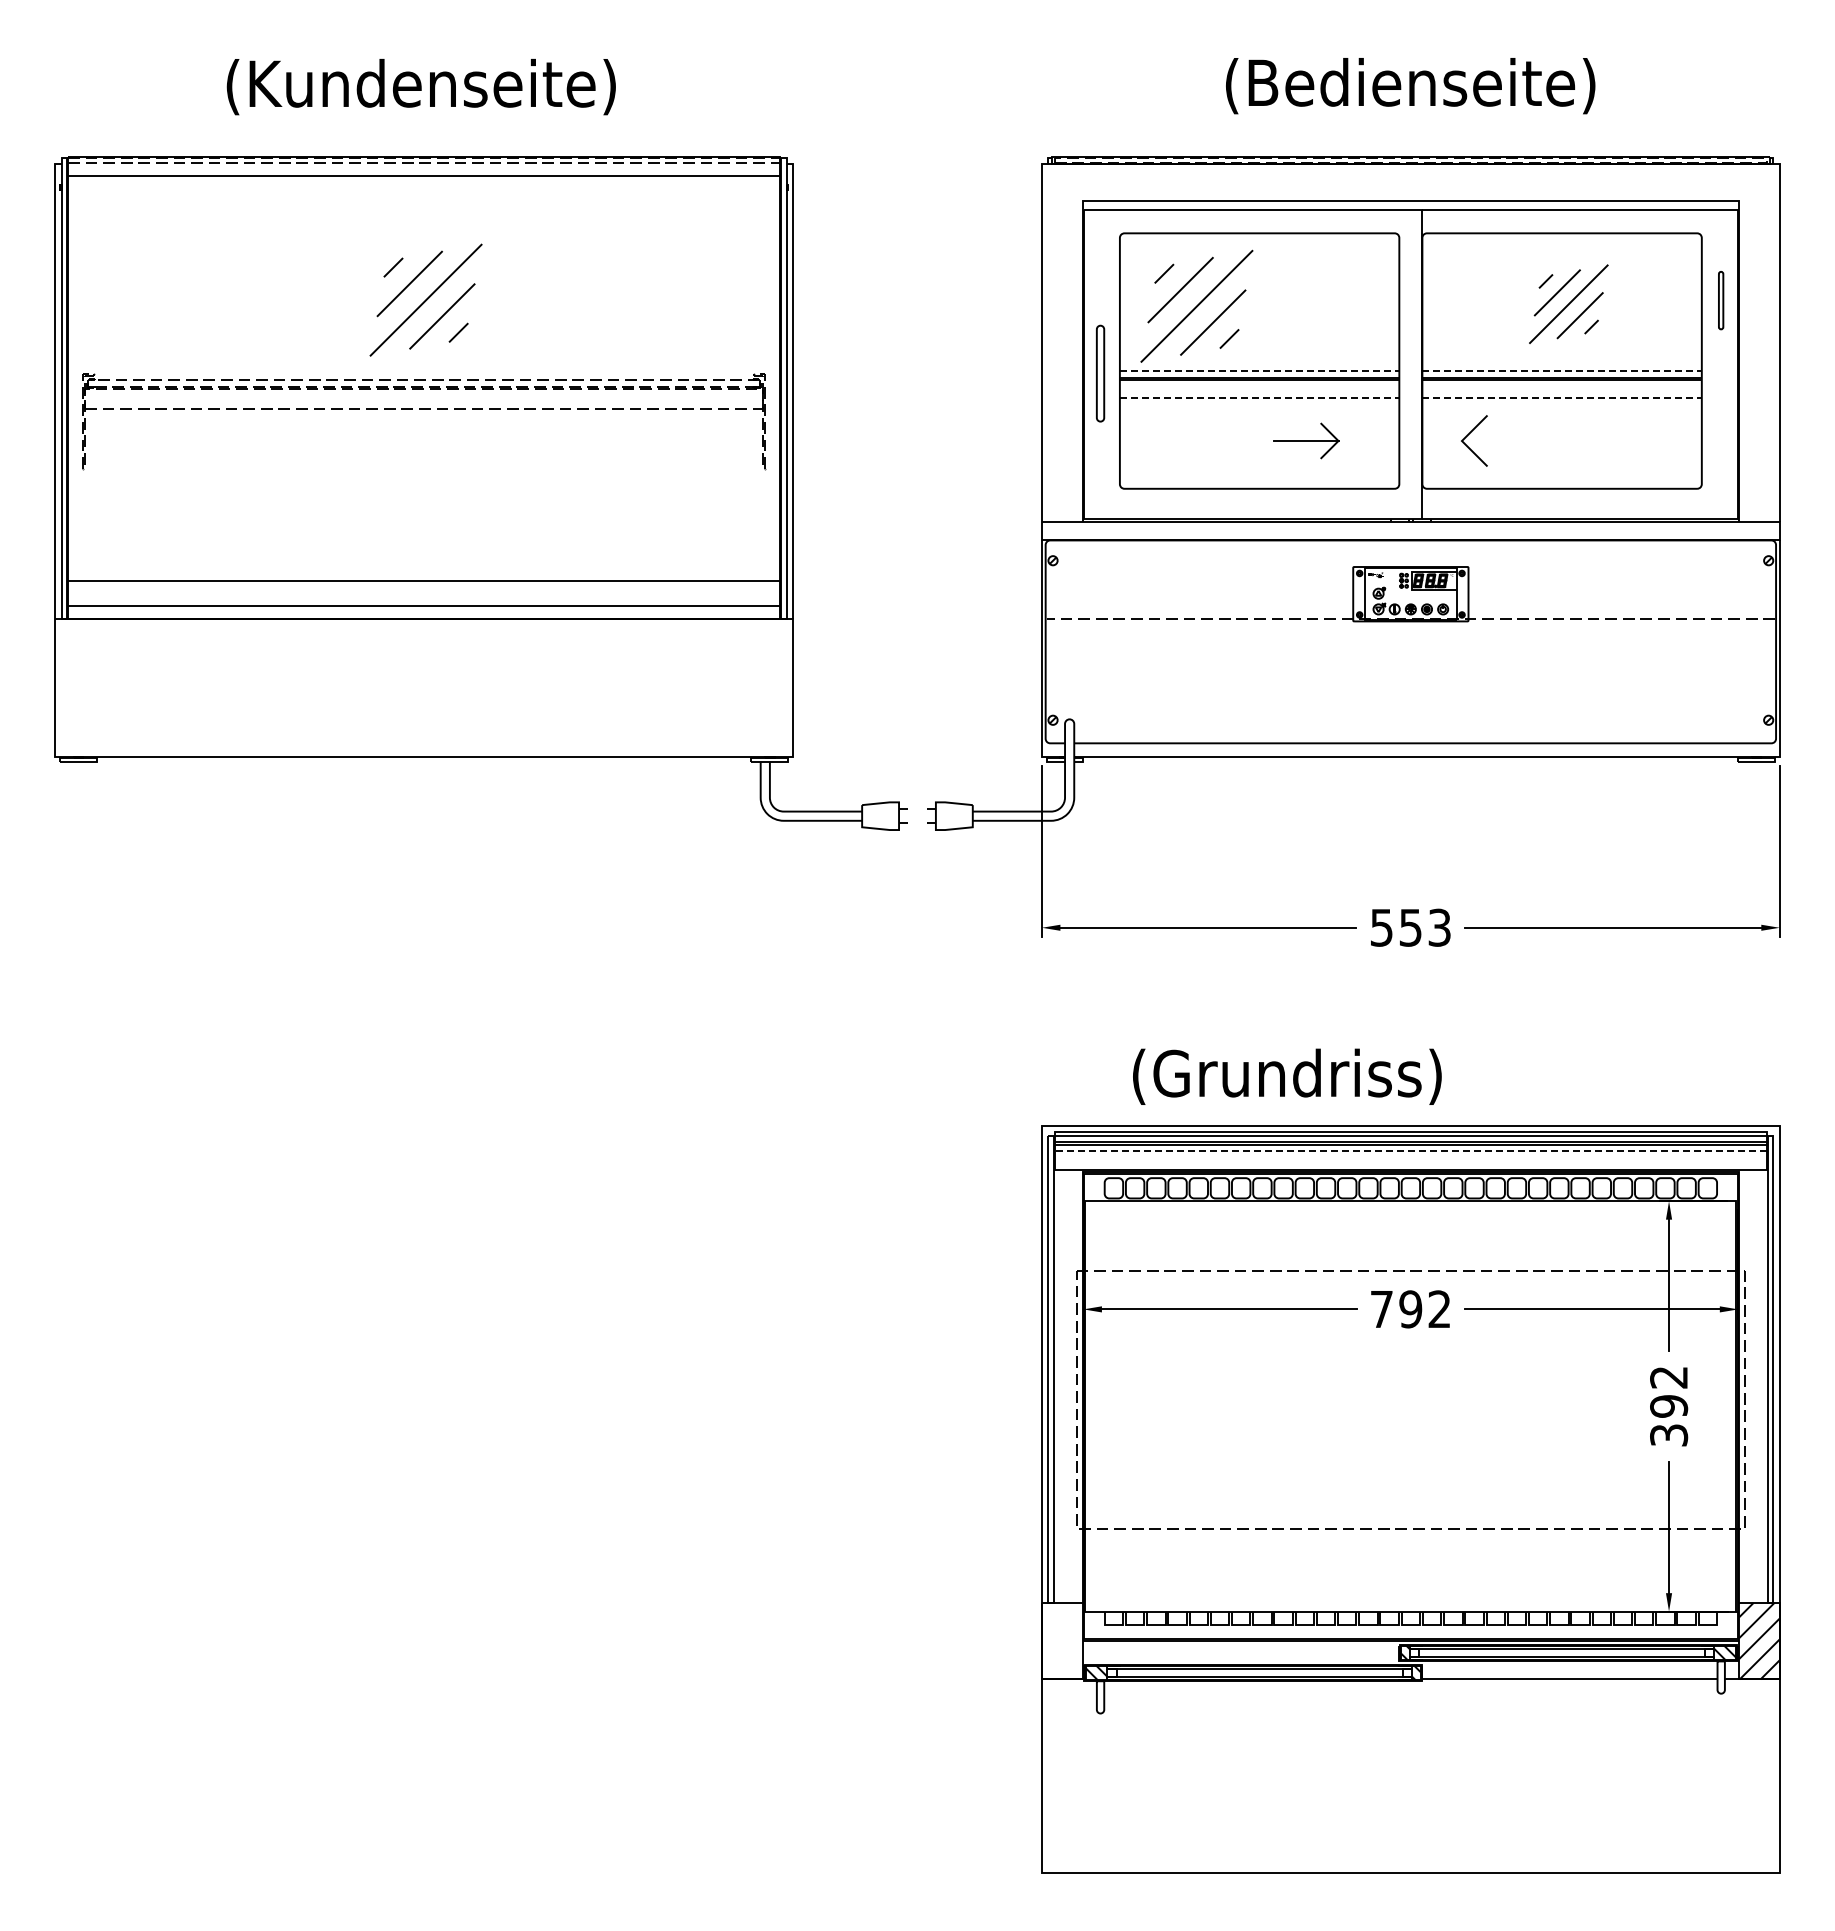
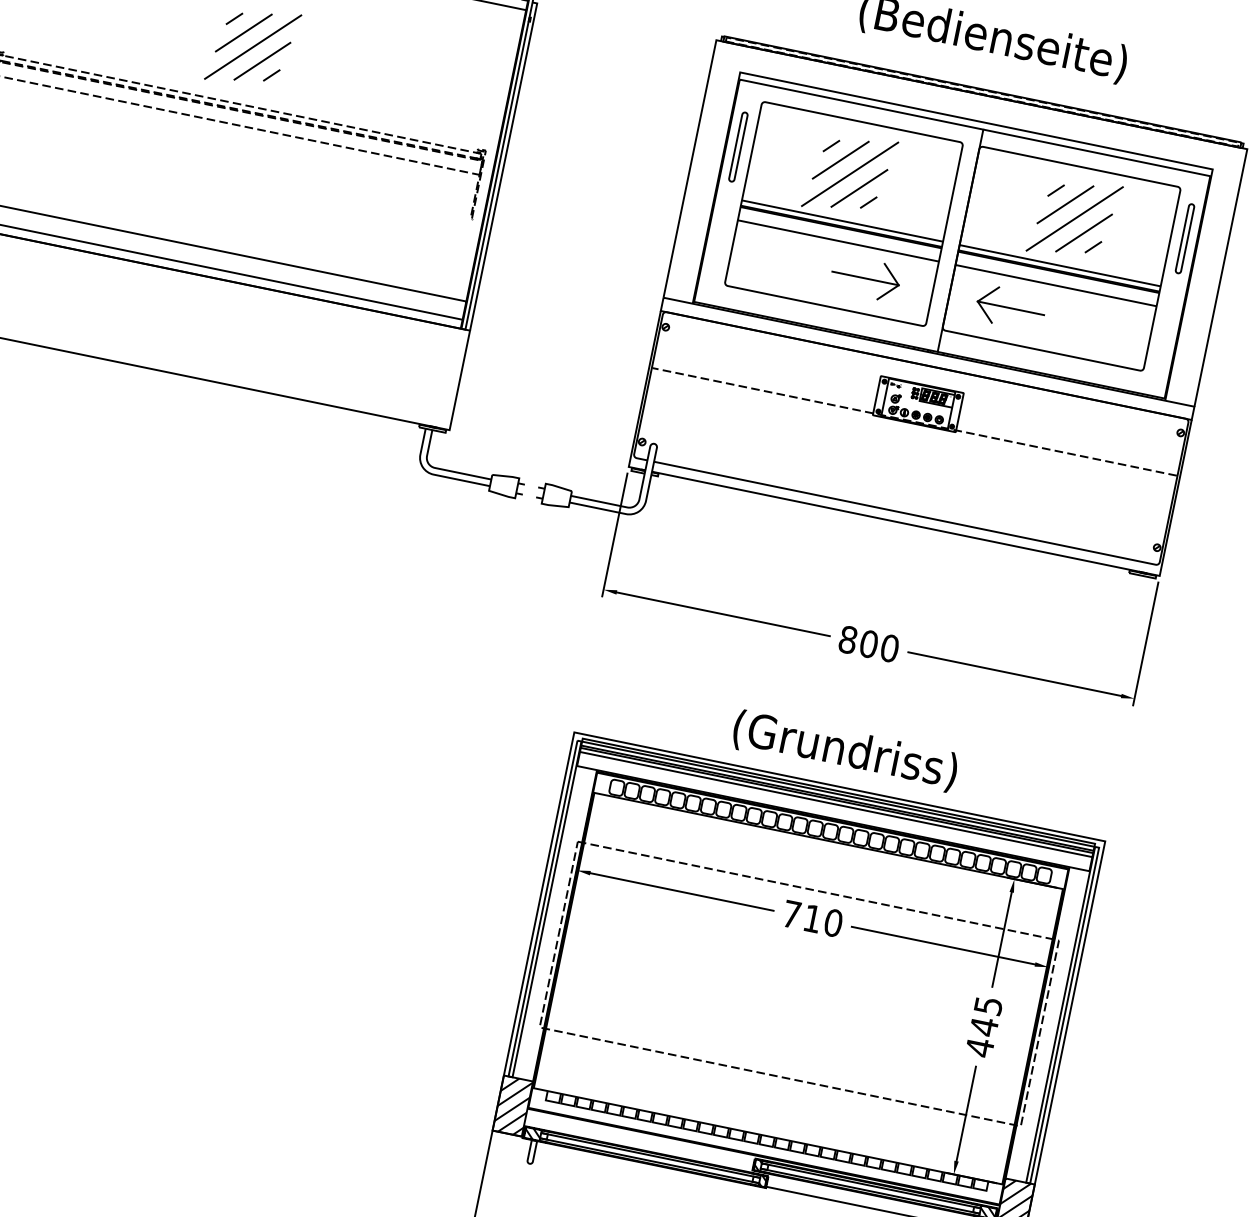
part: (1720, 300) -> (1184, 238), size x1.67
part: (1568, 303) -> (1074, 218), size x1.43
part: (1196, 305) -> (849, 173), moved
line: (1259, 370) -> (842, 220), dashed -> solid
line: (1562, 370) -> (1060, 265), dashed -> solid
part: (1100, 373) -> (738, 146), moved
line: (1259, 398) -> (838, 240), dashed -> solid
line: (1562, 398) -> (1056, 285), dashed -> solid
part: (1306, 440) -> (865, 278), size x1.43
line: (1507, 441) -> (1010, 308), added
text: (1410, 927) -> (868, 643), 553 -> 800
text: (1287, 1076) -> (845, 750), moved
line: (1410, 1150) -> (835, 804), dashed -> solid
text: (1425, 1309) -> (823, 921), 792 -> 710
text: (1669, 1407) -> (984, 1027), 392 -> 445
hatch: (1061, 1640) -> (512, 1105), added

